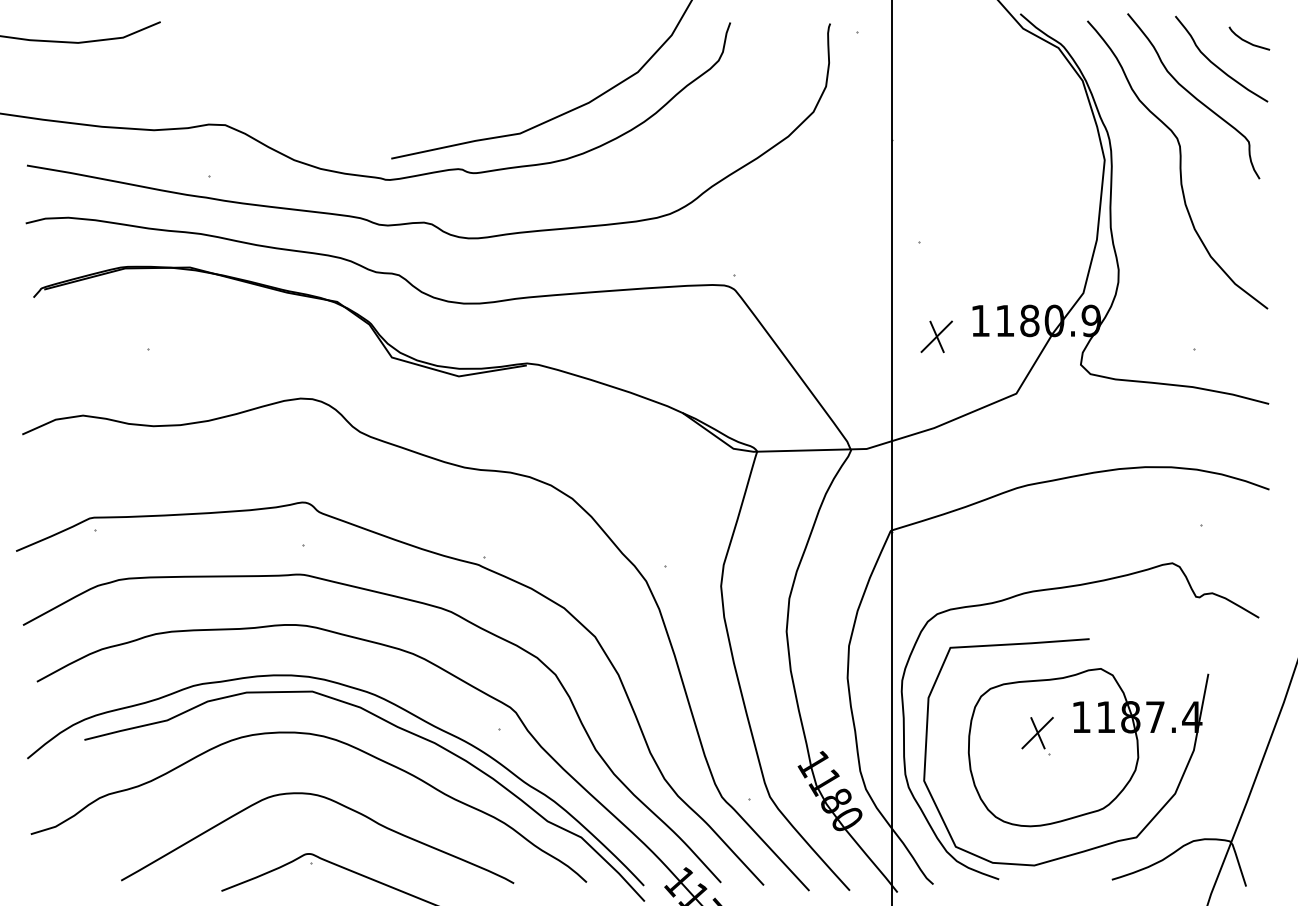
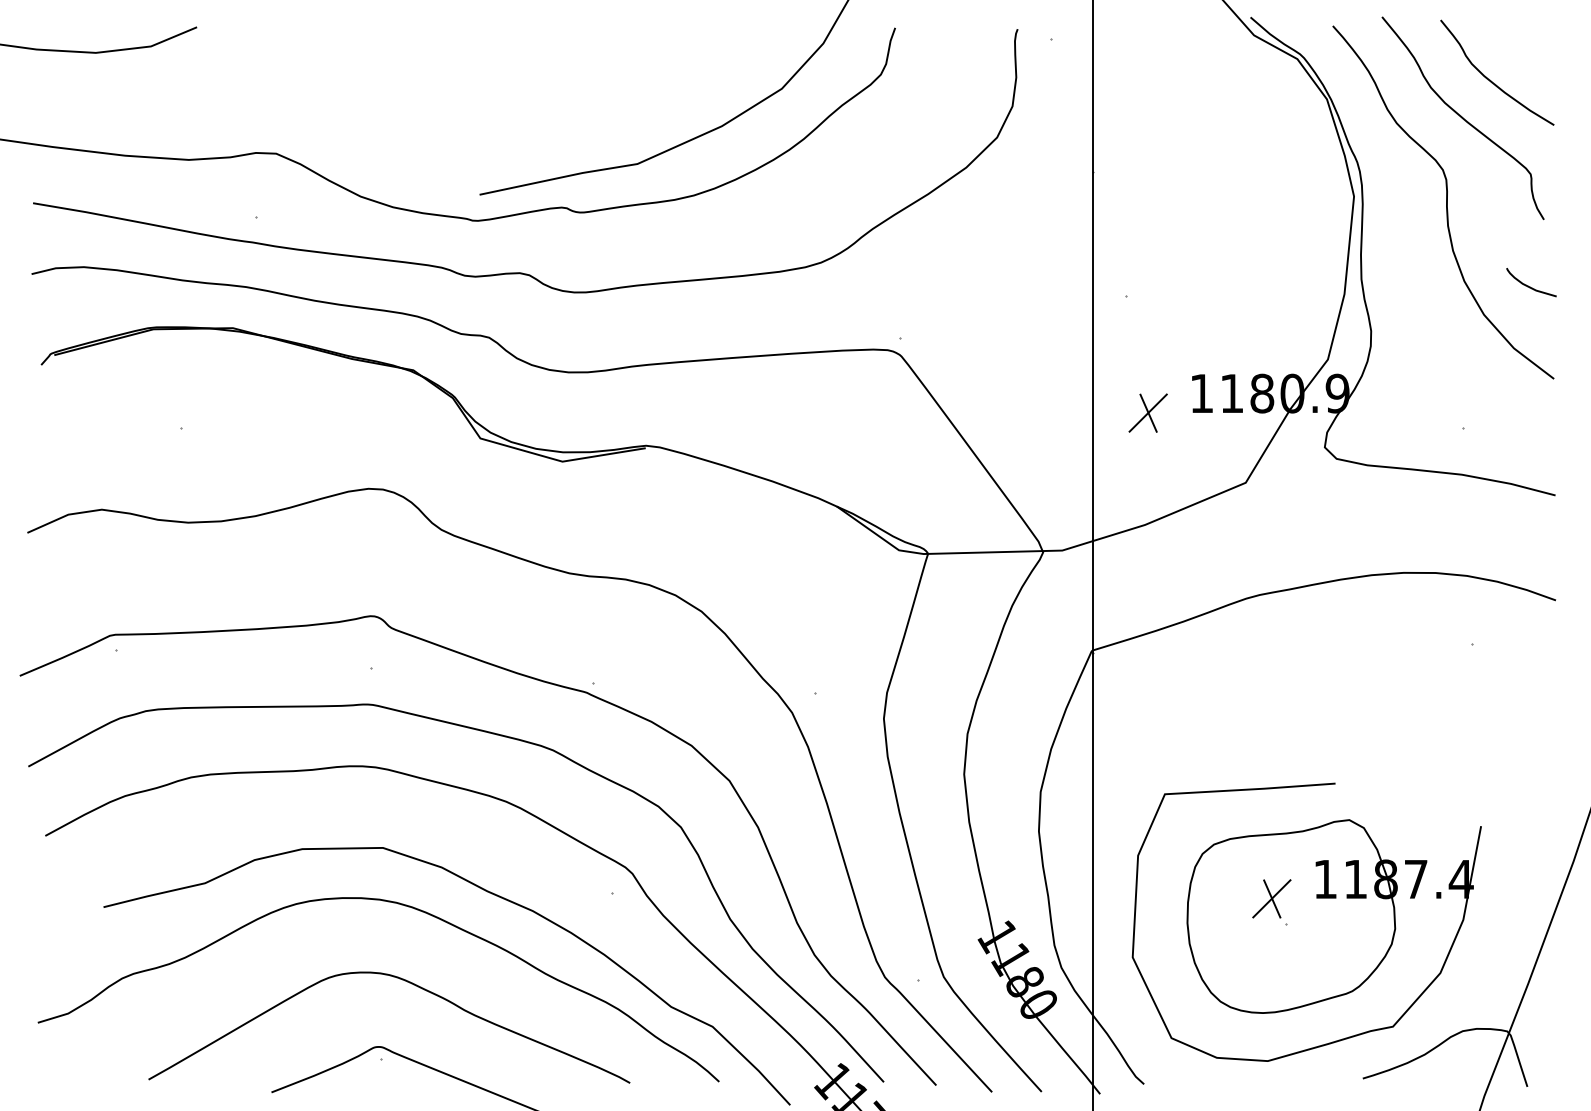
curve: (1248, 41) -> (1530, 286), moved
curve: (1058, 589) -> (1297, 722), removed
curve: (360, 691) -> (442, 847), removed

